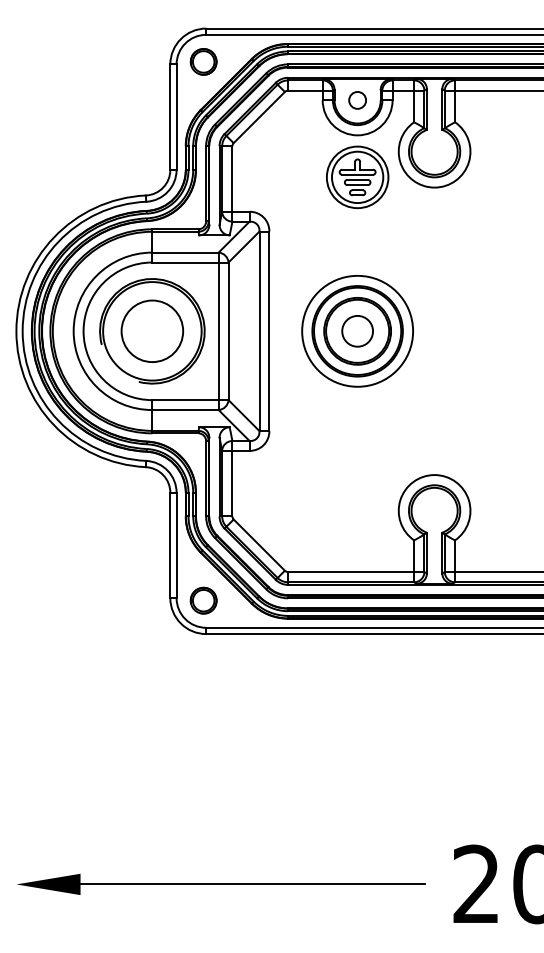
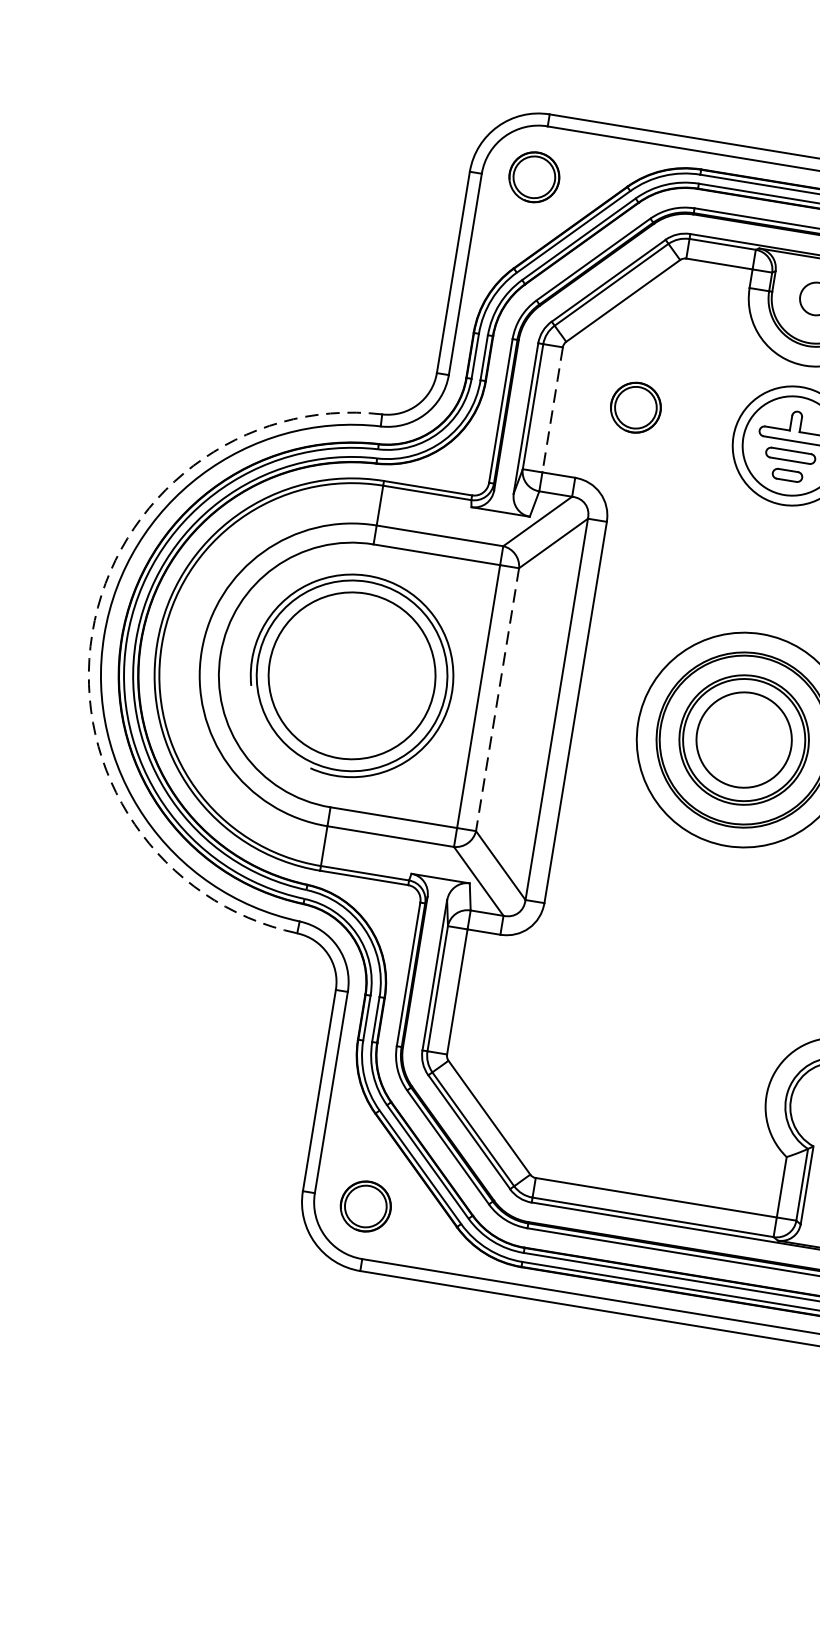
part: (274, 170) -> (635, 406), added
line: (232, 178) -> (552, 408), solid -> dashed
circle: (357, 330) -> (744, 738), size x1.6
arc: (16, 331) -> (92, 633), solid -> dashed
circle: (152, 331) -> (352, 676), size x1.4
line: (228, 331) -> (497, 700), solid -> dashed

